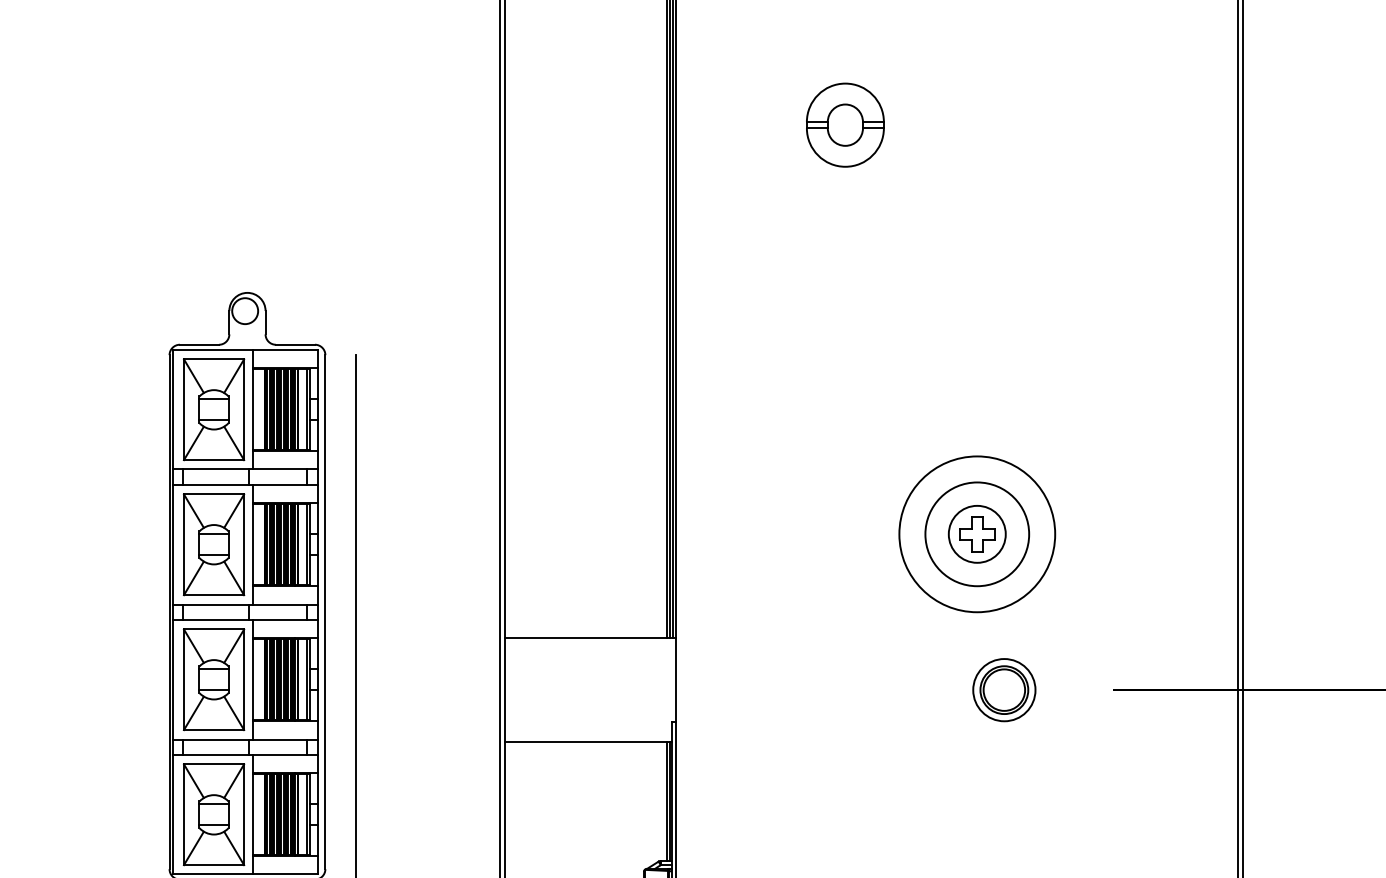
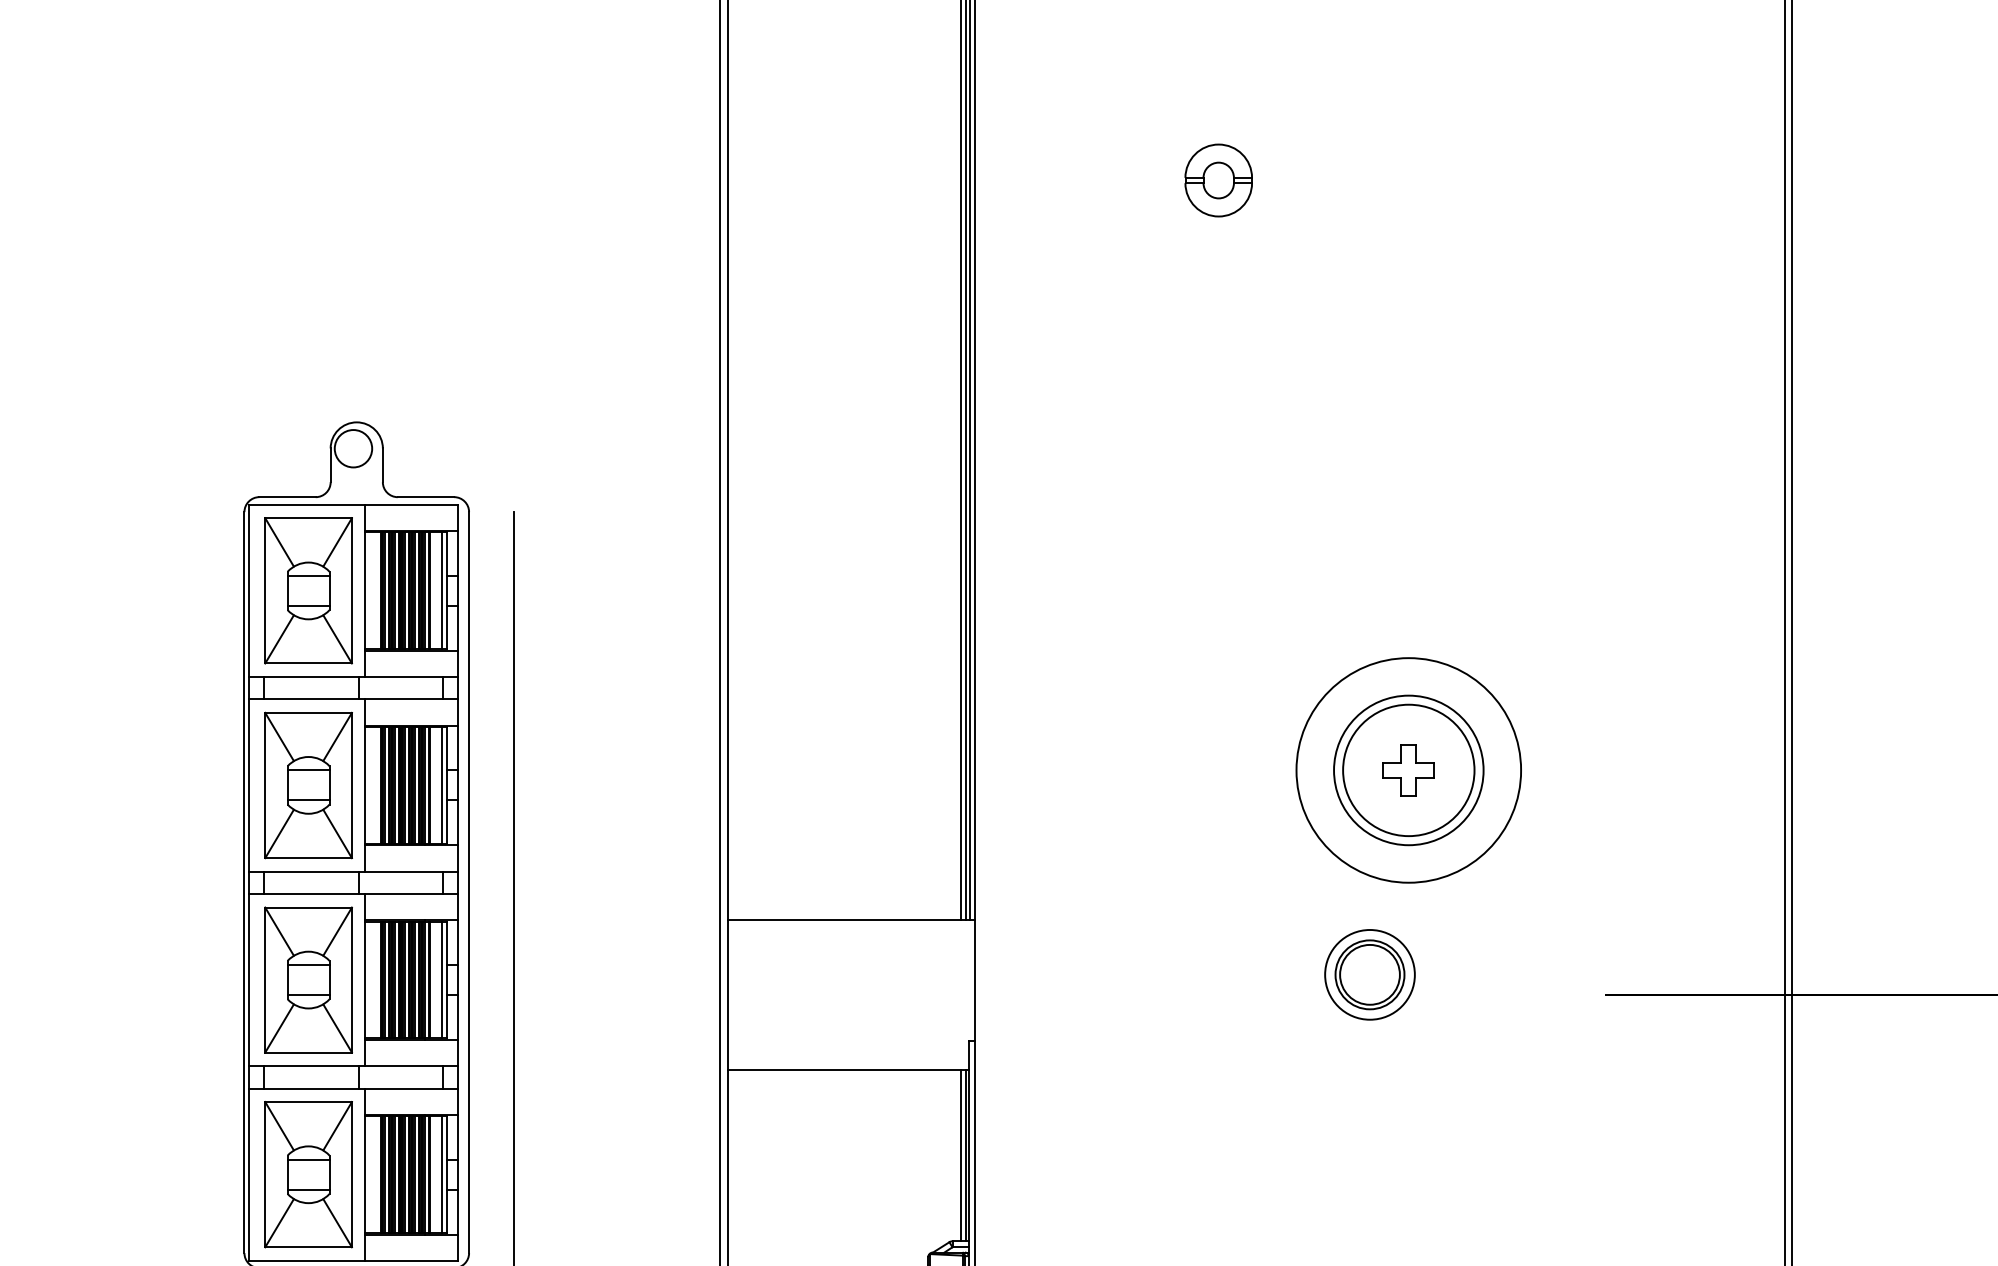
part: (845, 124) -> (1218, 179), size x0.6
circle: (976, 533) -> (1407, 769), size x1.6
part: (1004, 690) -> (1370, 975), moved

